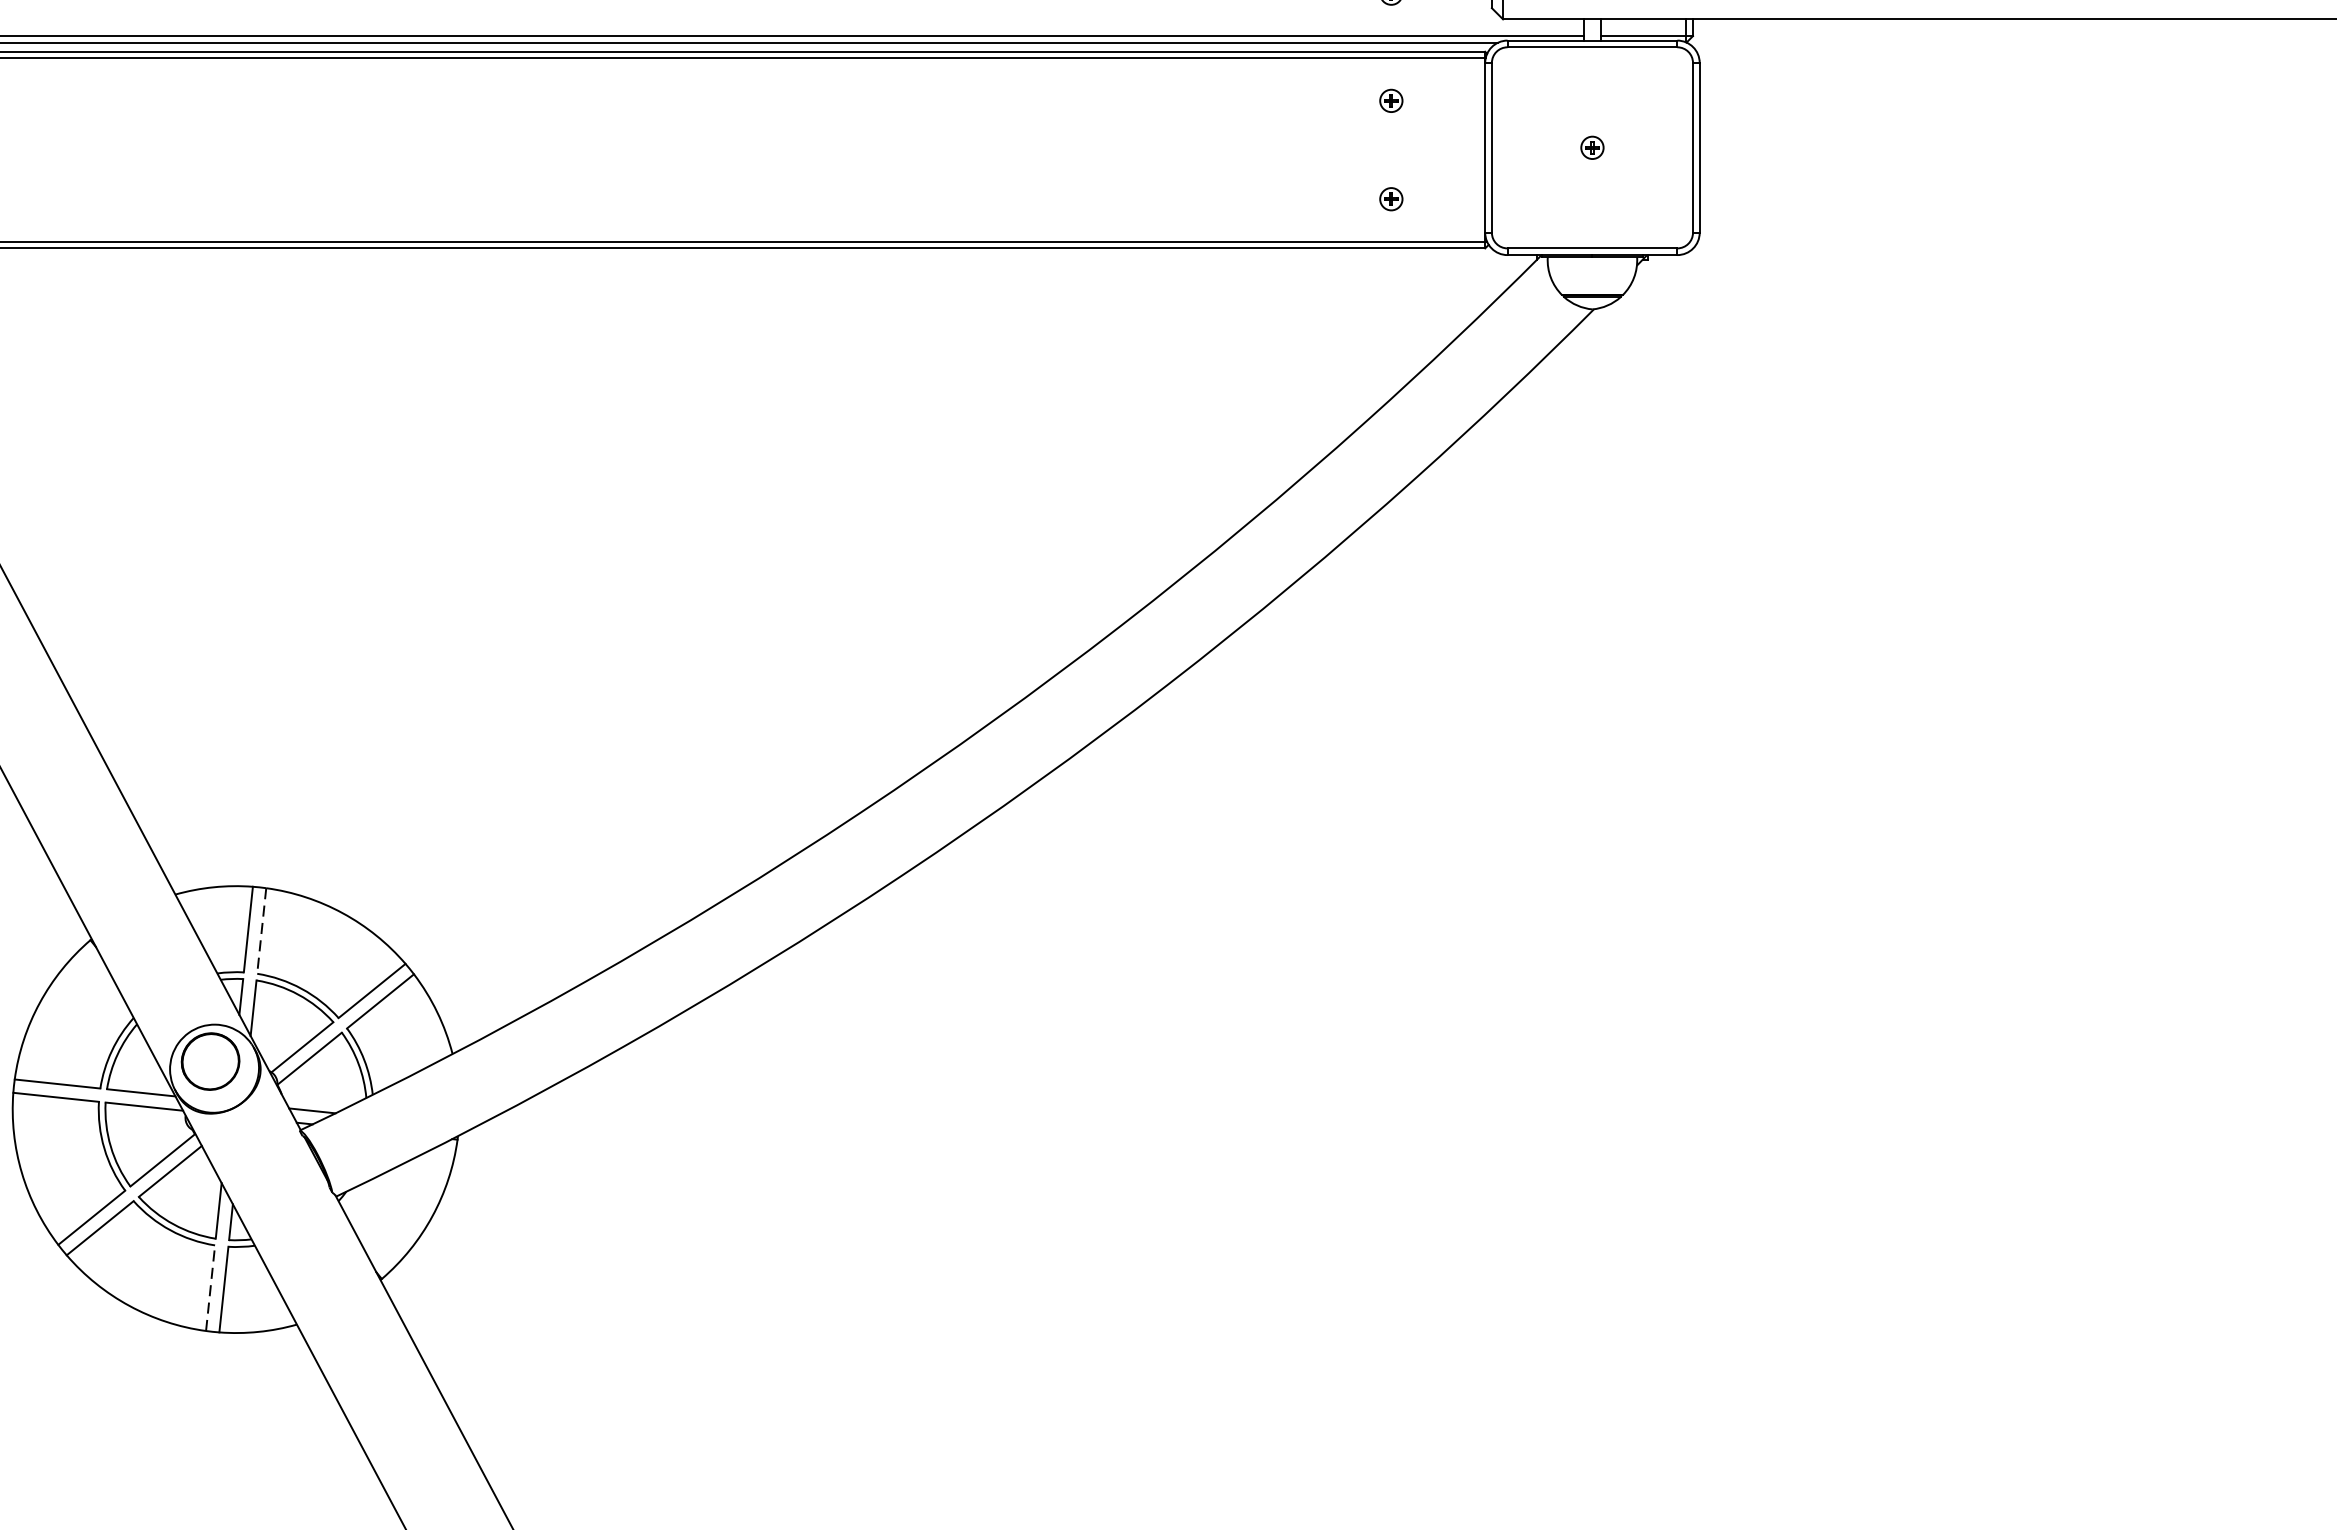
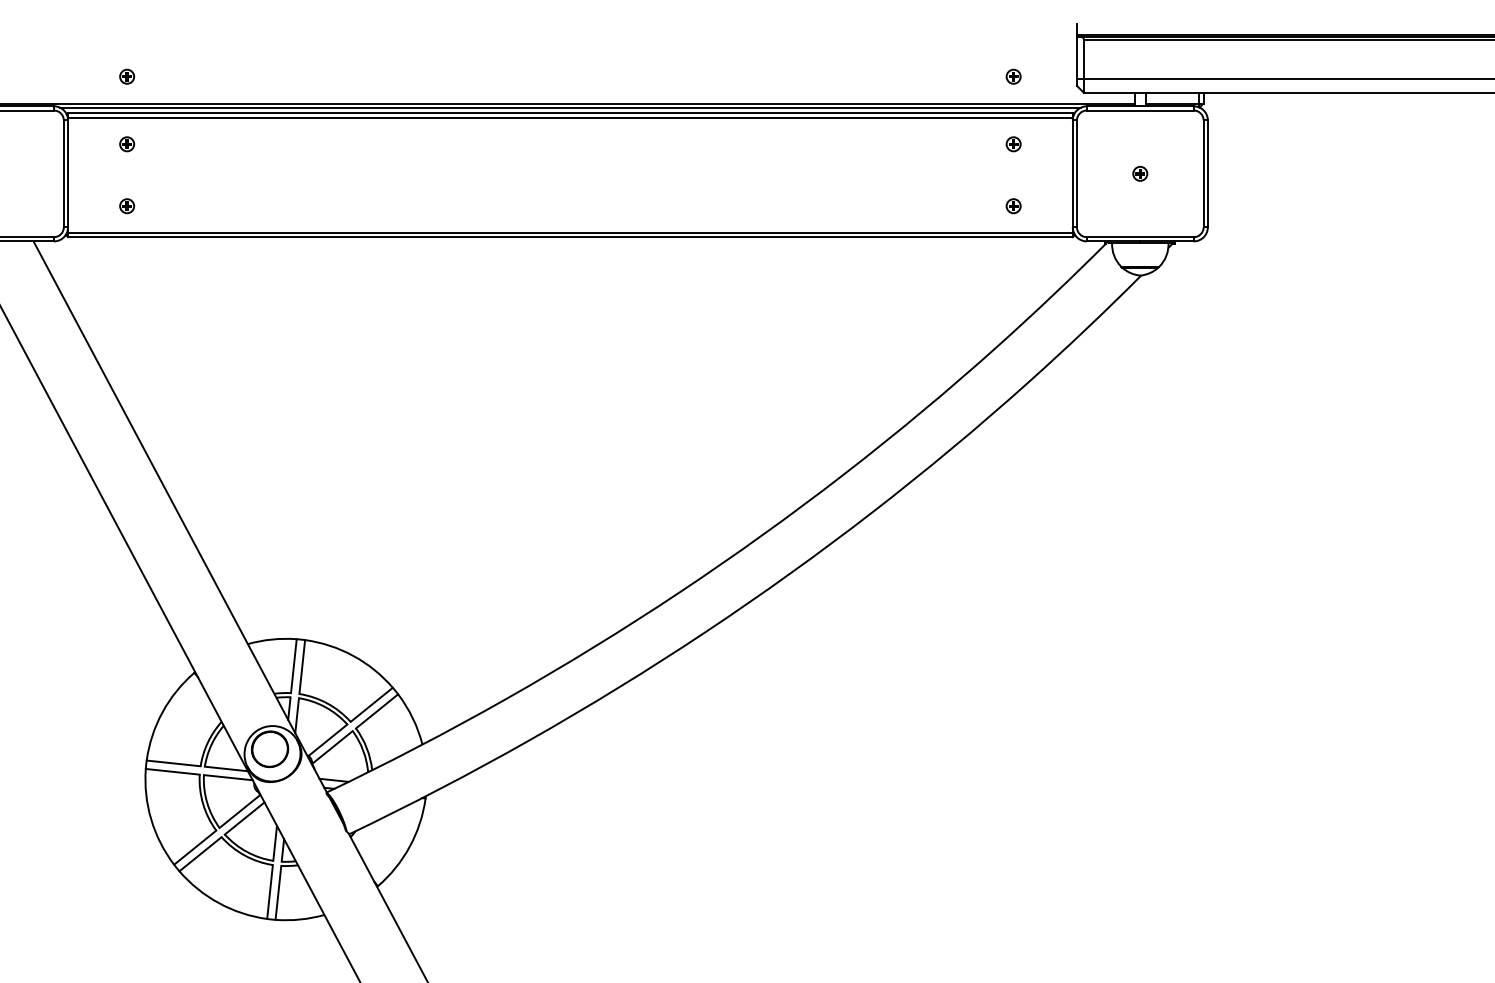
line: (262, 931) -> (302, 667), dashed -> solid
line: (211, 1287) -> (270, 891), dashed -> solid

